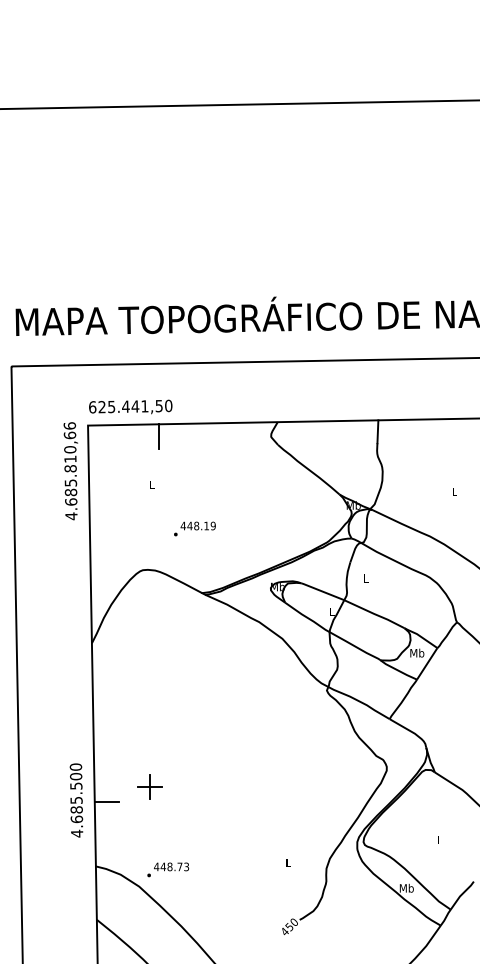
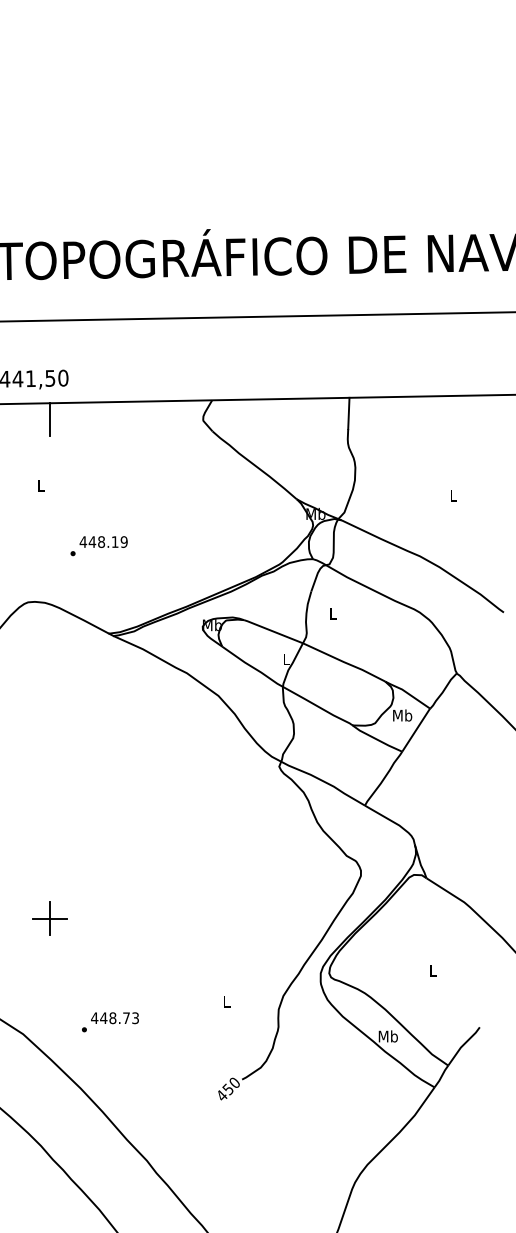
part: (149, 786) -> (49, 918), moved
text: (168, 869) -> (110, 1021), moved

